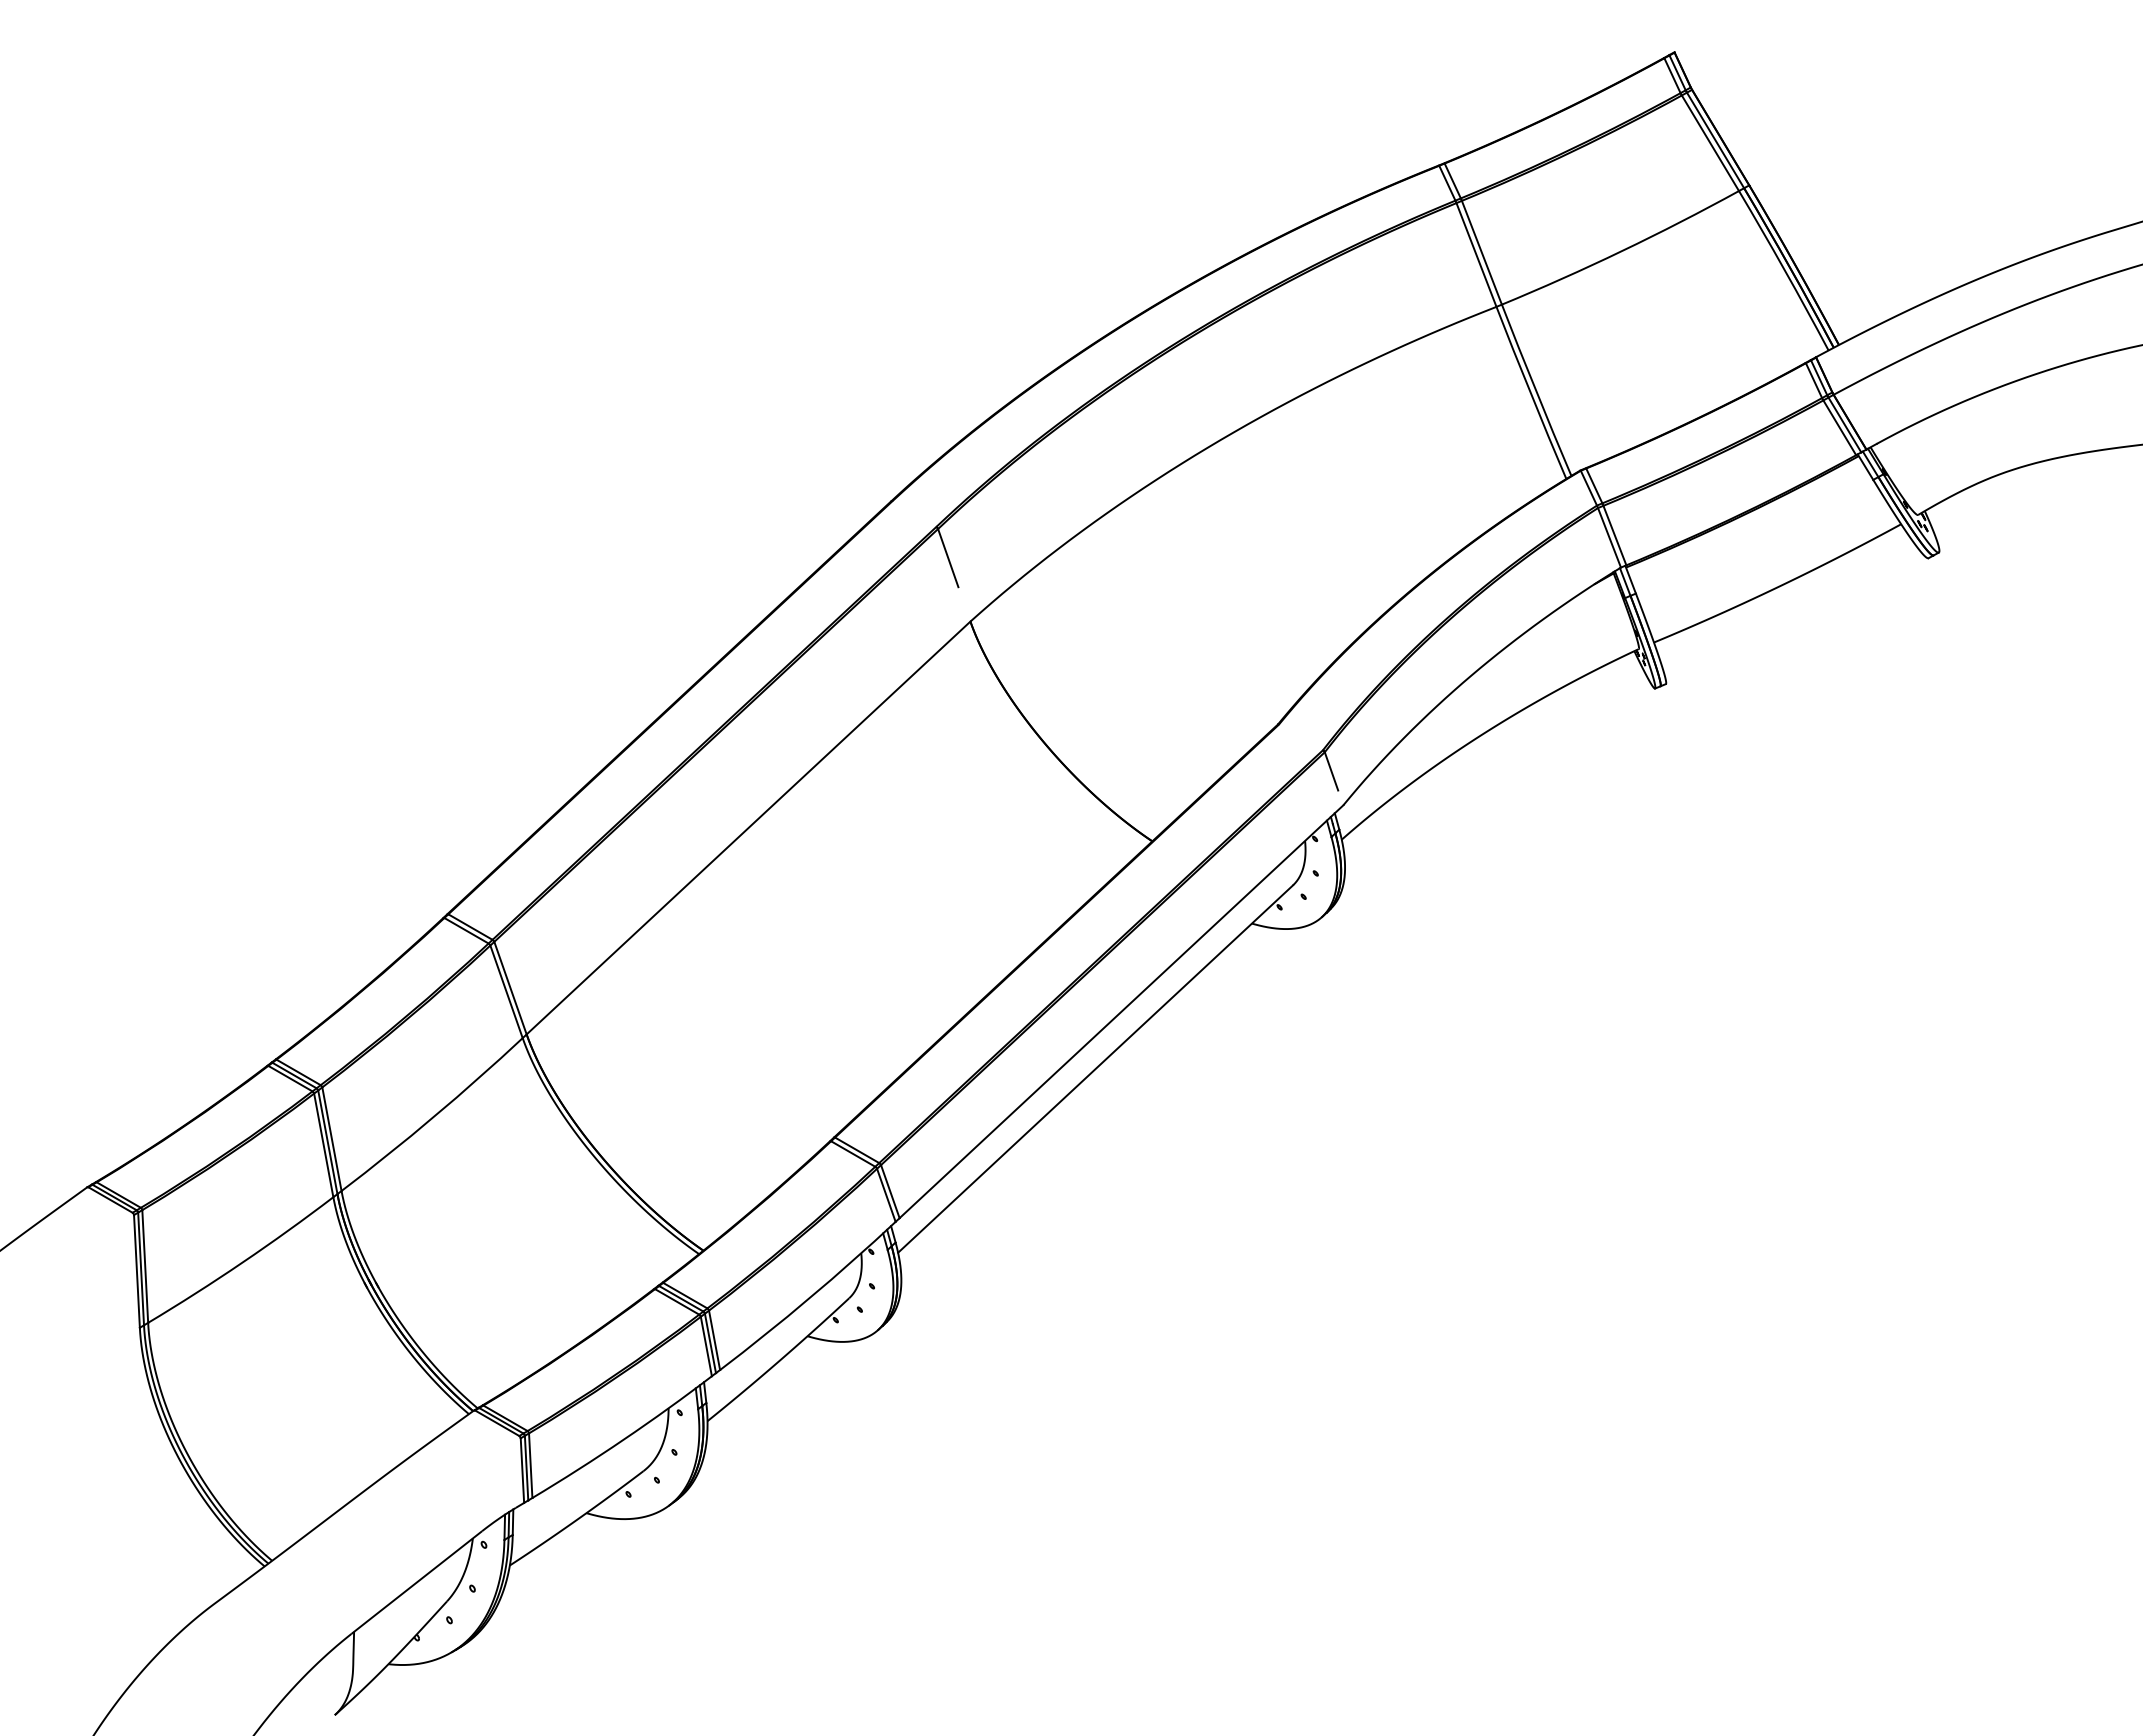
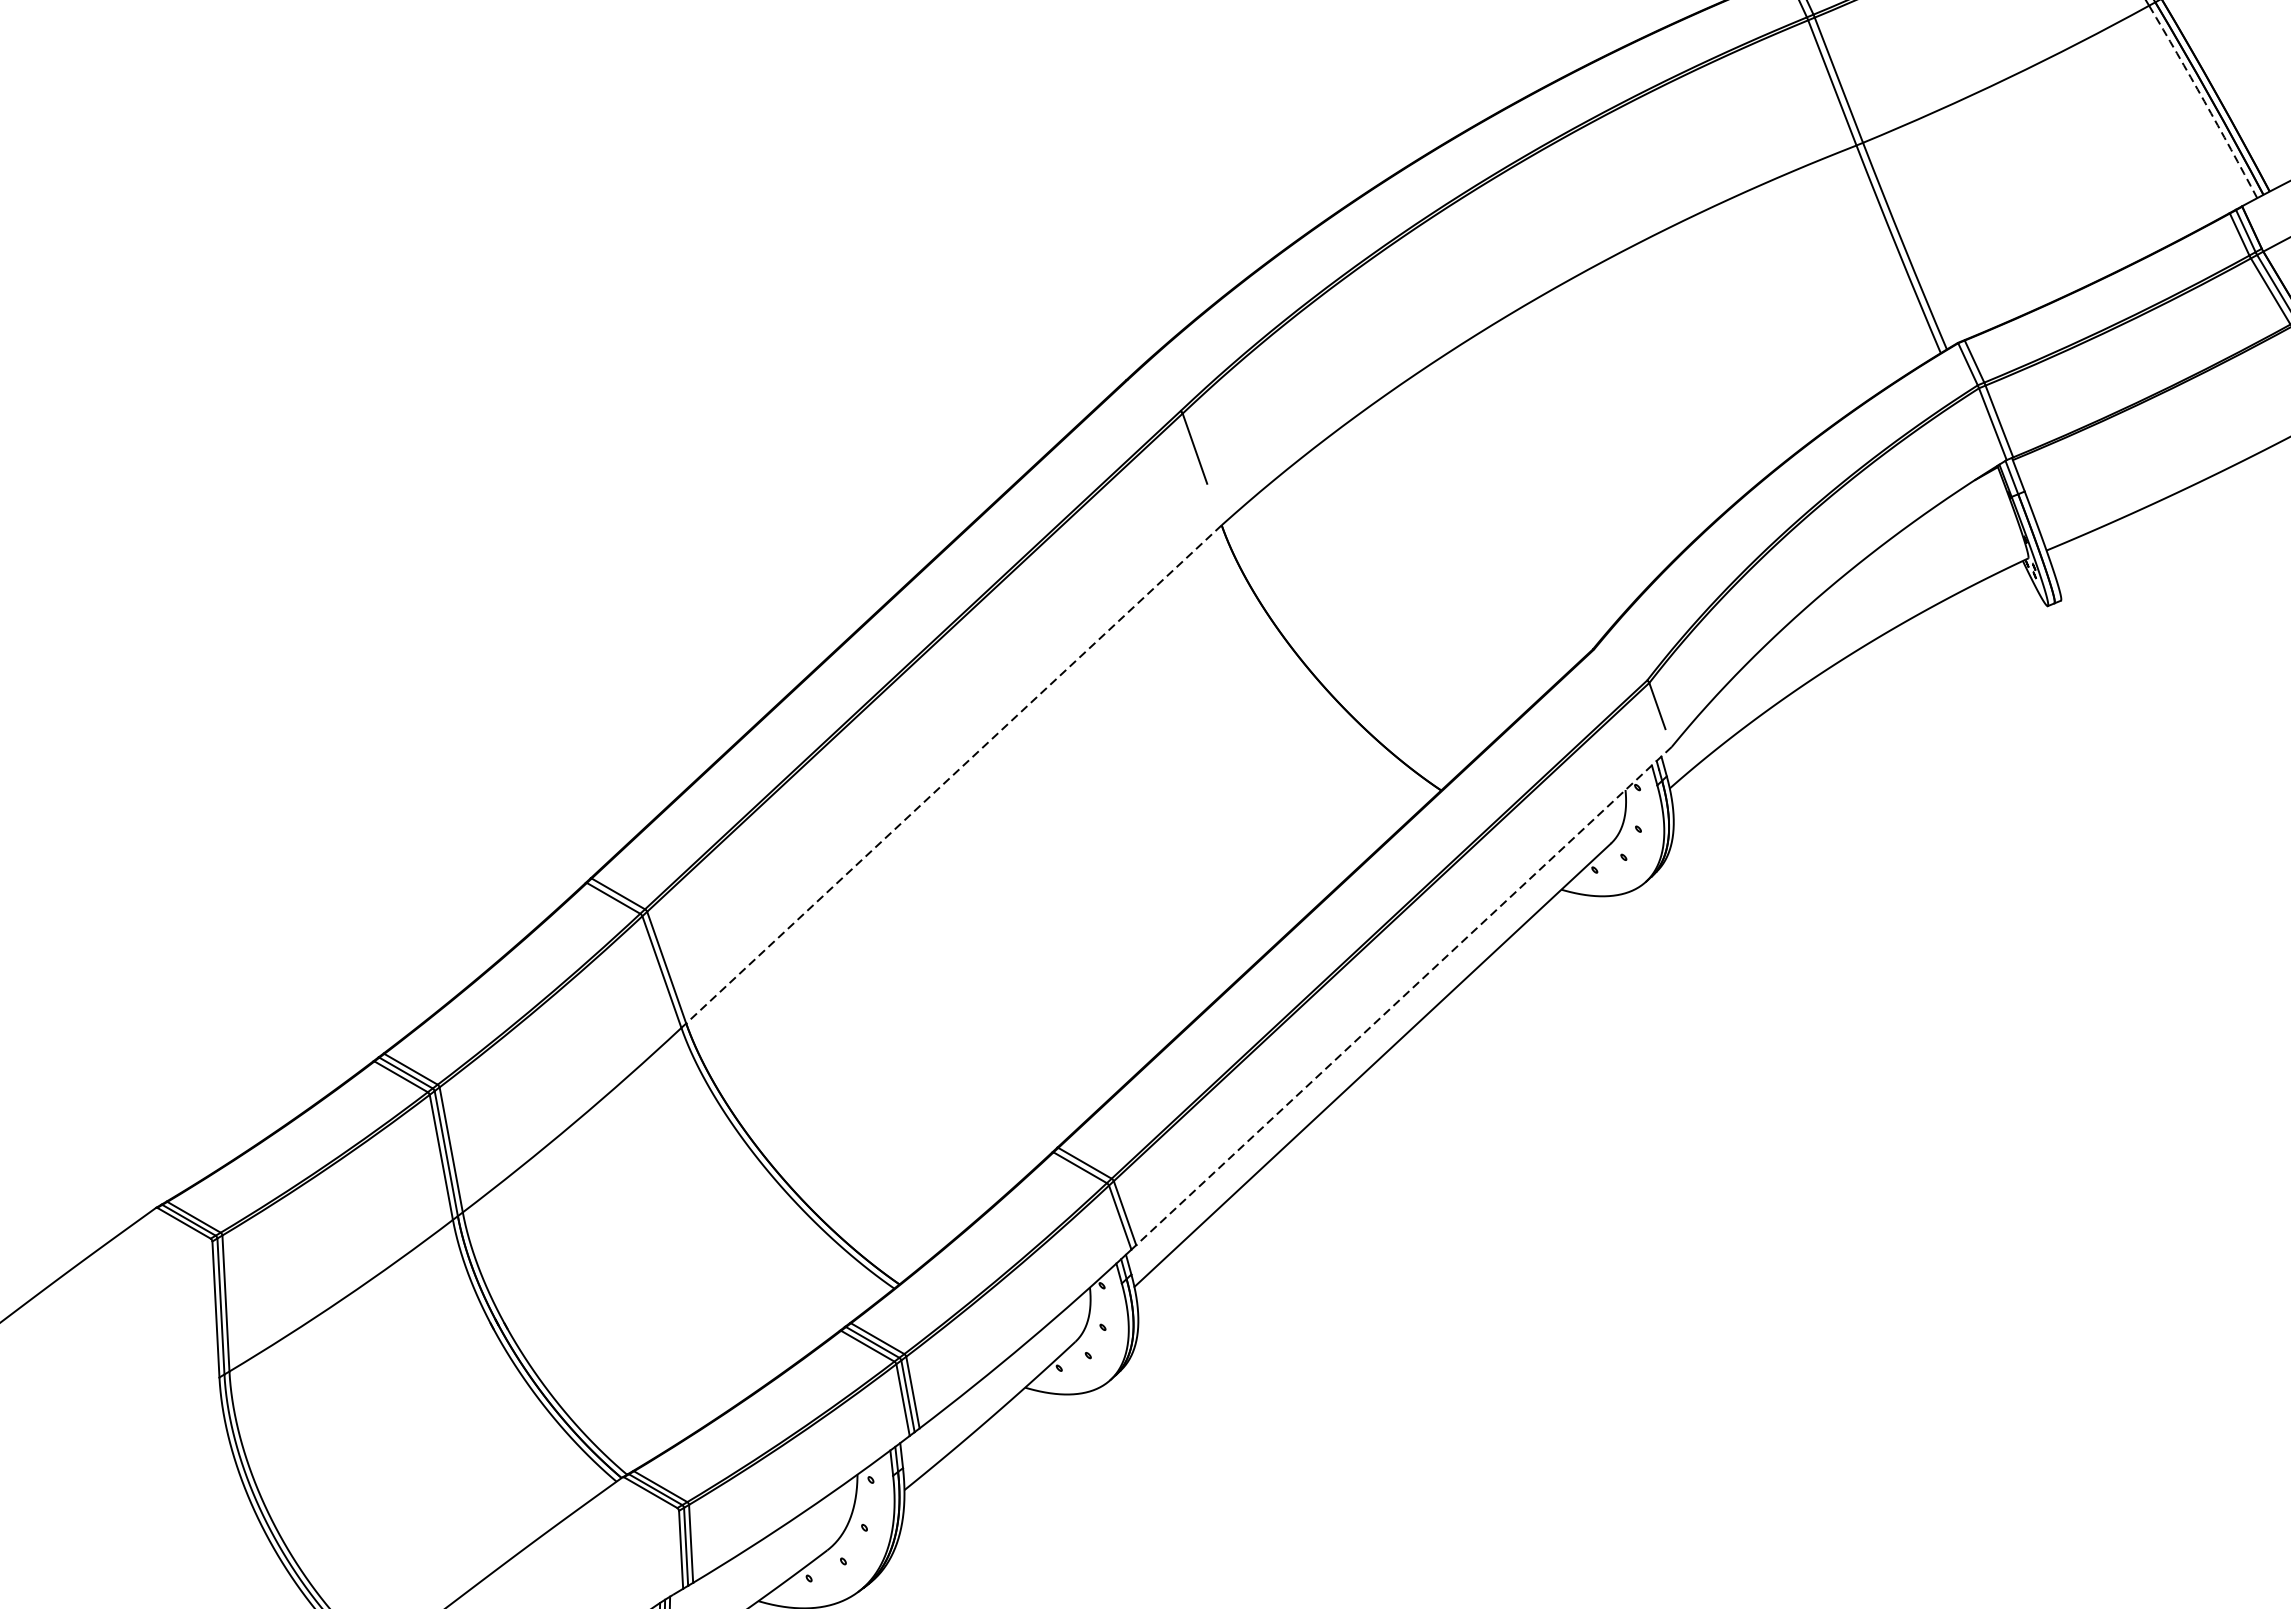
arc: (1784, 270) -> (2204, 101), solid -> dashed
line: (748, 828) -> (953, 774), solid -> dashed
line: (1121, 1012) -> (1403, 997), solid -> dashed

